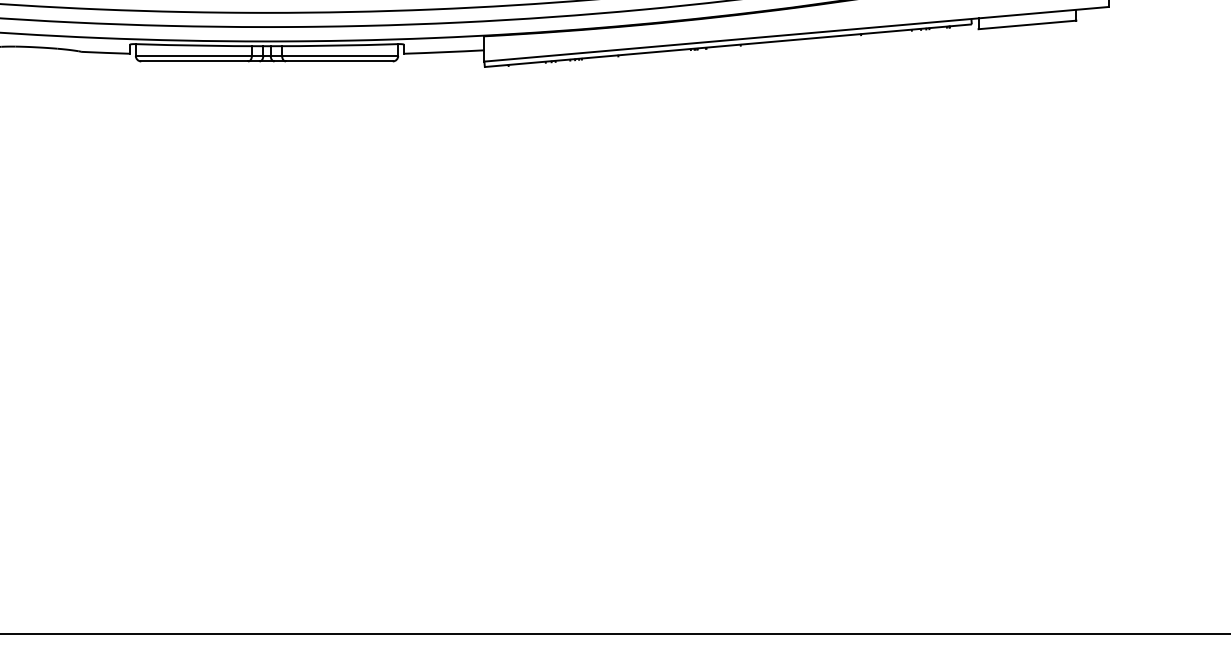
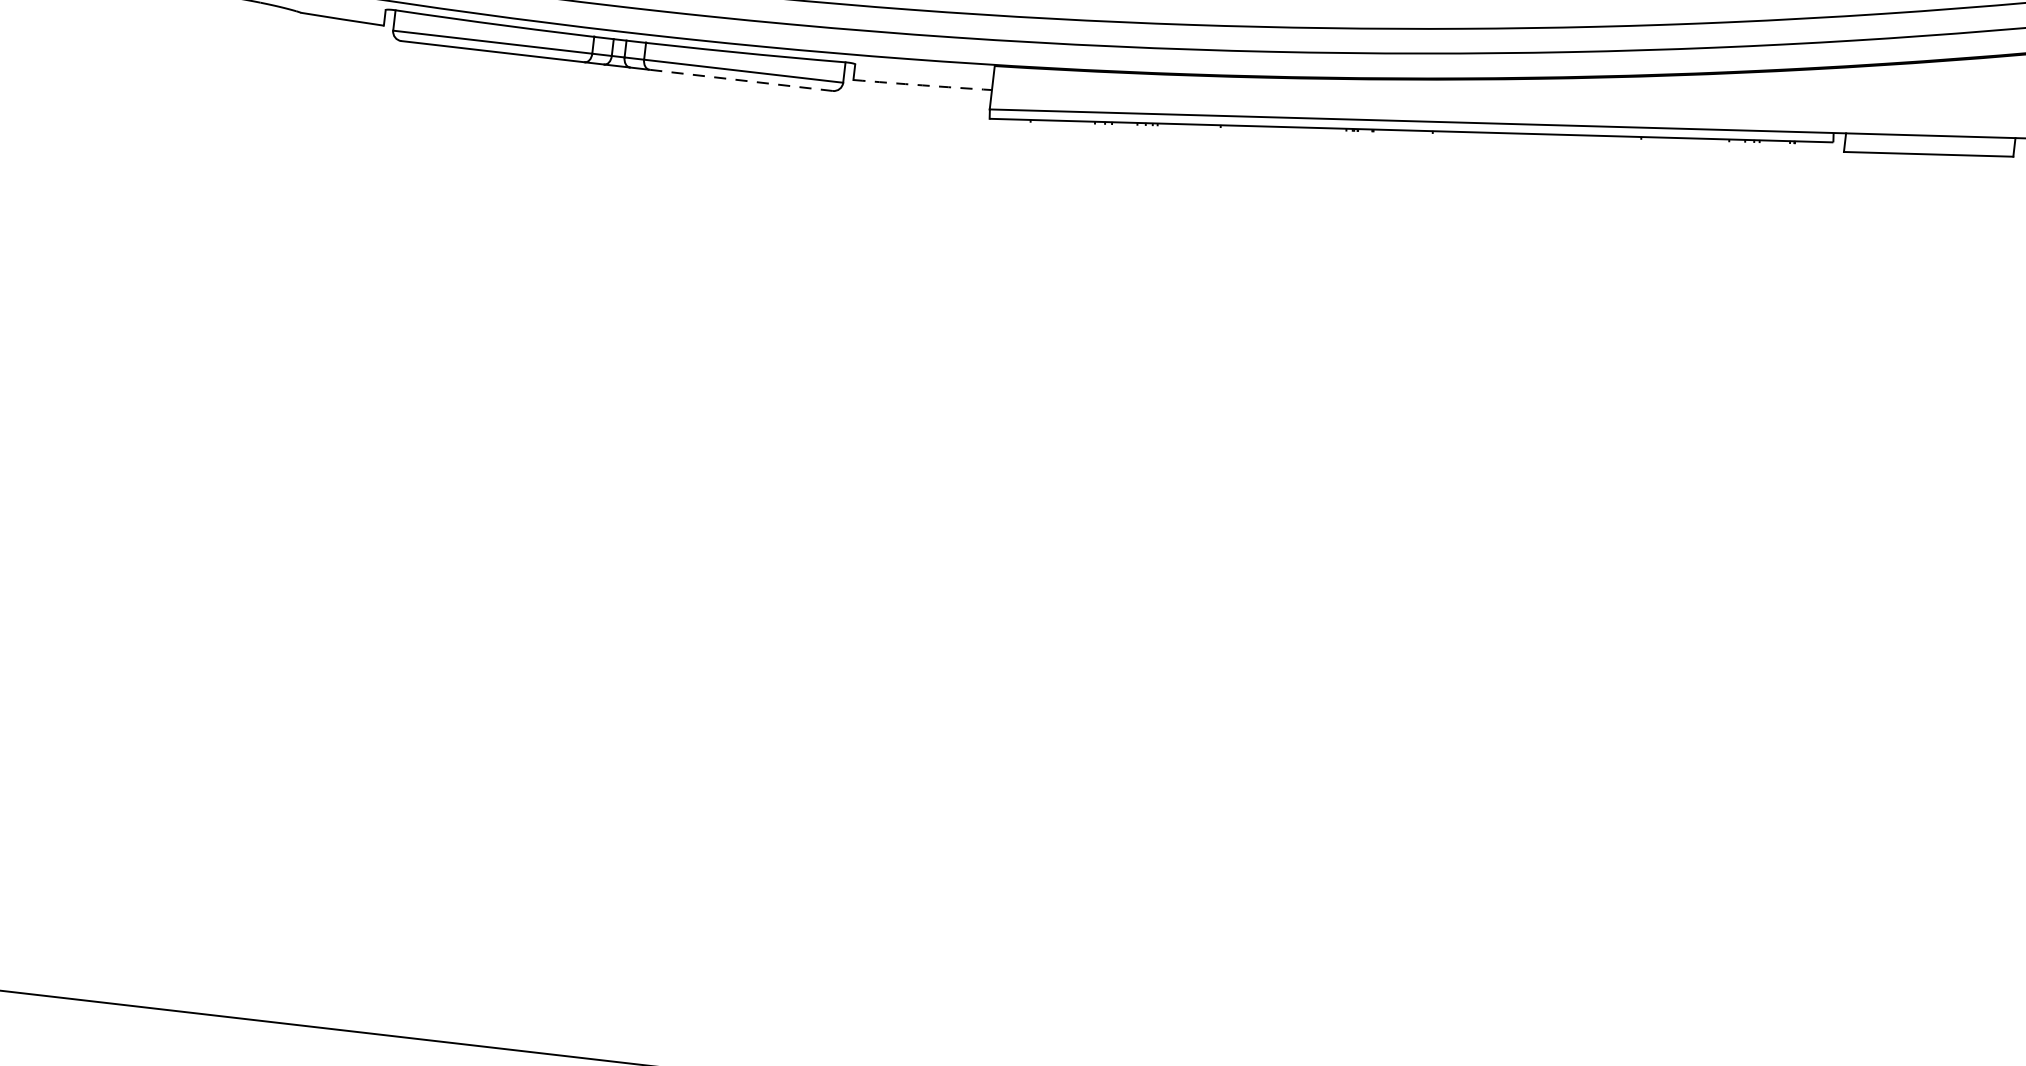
arc: (444, 52) -> (923, 85), solid -> dashed
line: (338, 61) -> (739, 80), solid -> dashed

